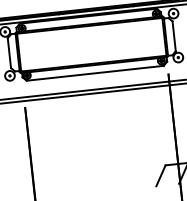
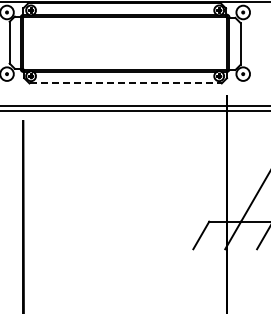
line: (95, 73) -> (126, 83), solid -> dashed

